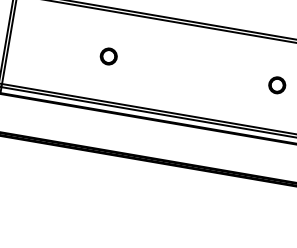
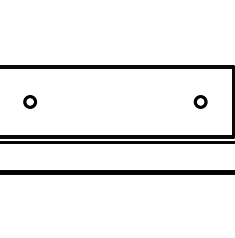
circle: (108, 55) -> (29, 101), moved

